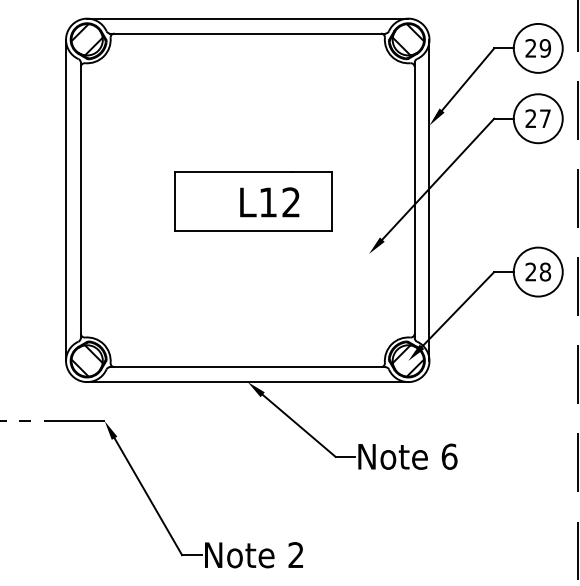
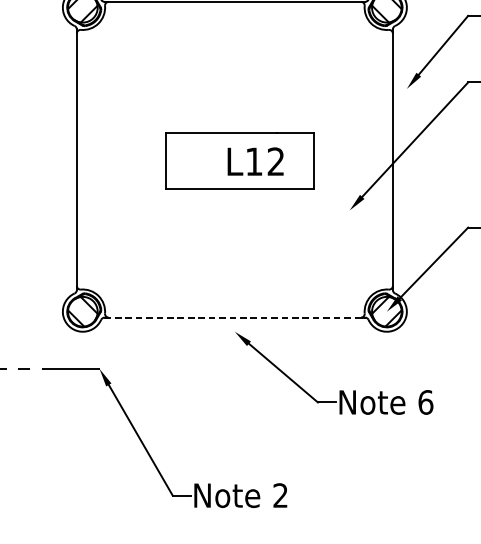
line: (66, 199) -> (63, 158), removed
line: (429, 199) -> (406, 158), removed
line: (247, 367) -> (234, 317), solid -> dashed
line: (247, 382) -> (234, 332), removed

